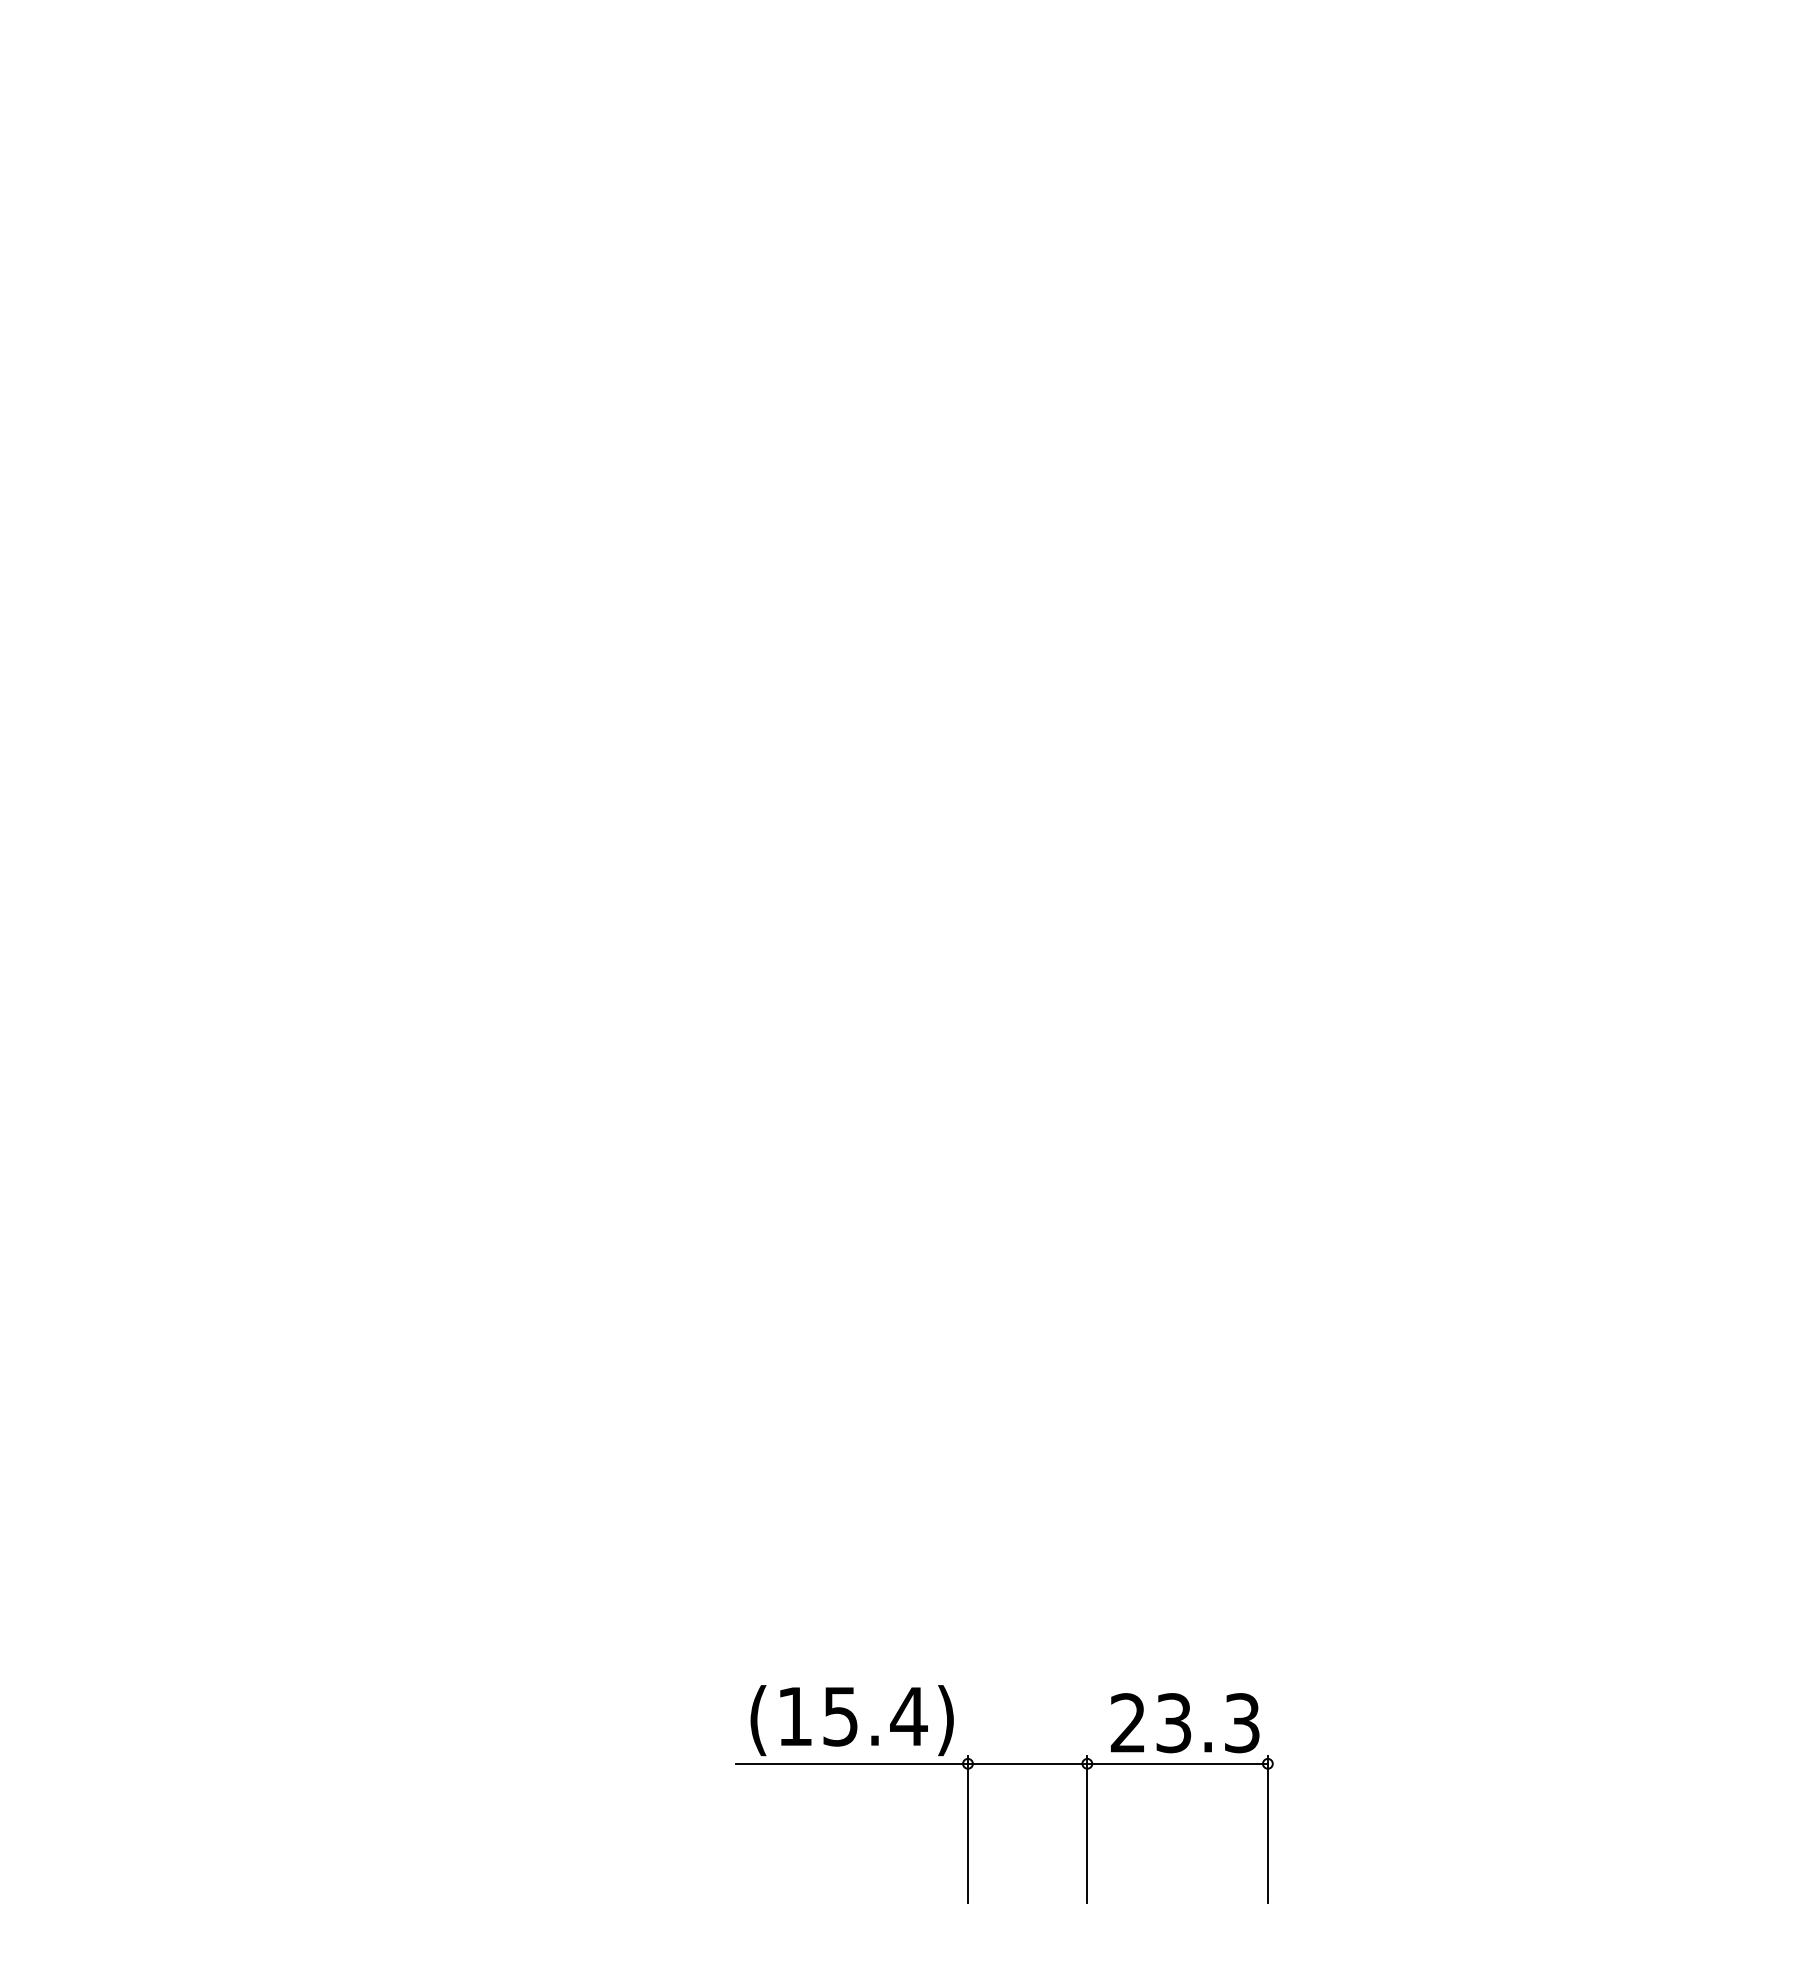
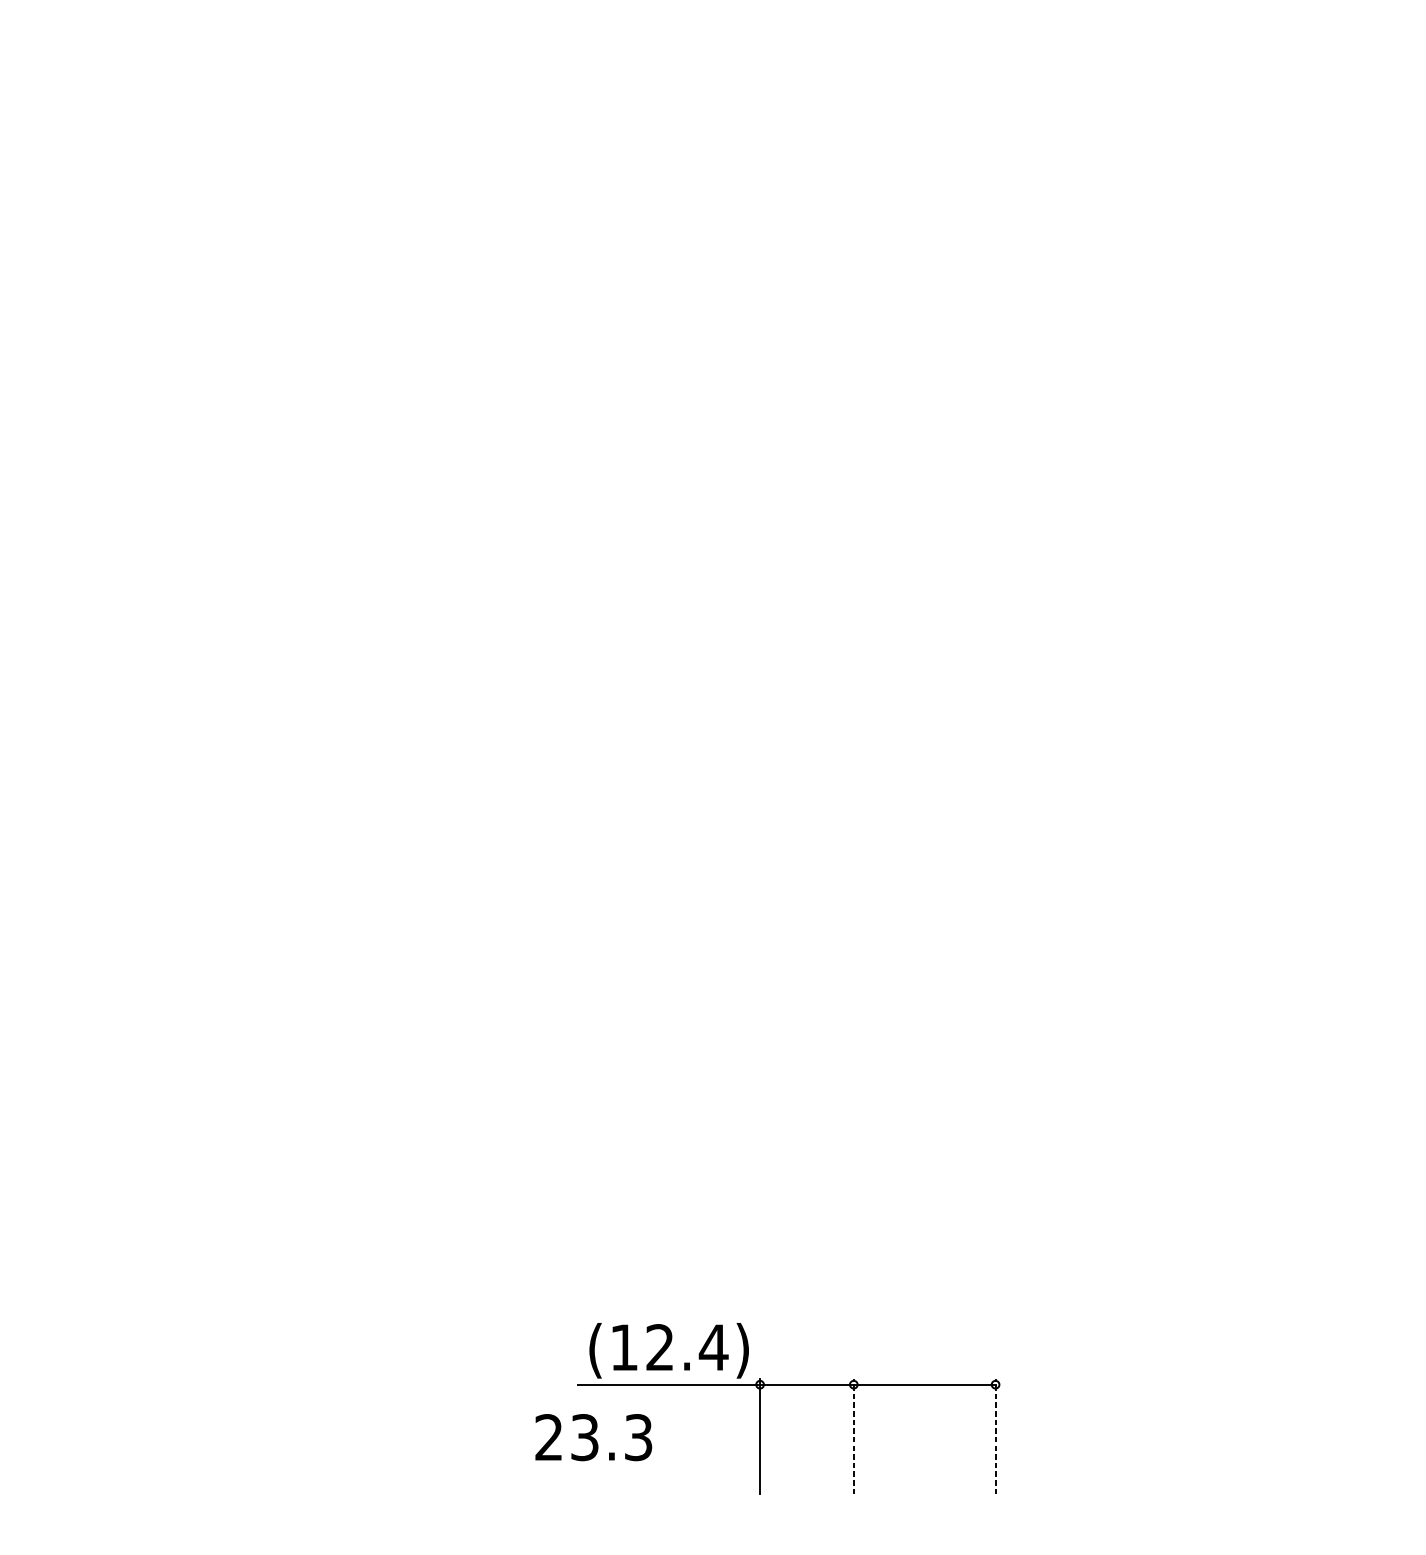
text: (840, 1716) -> (659, 1347), (15.4) -> (12.4)
text: (1185, 1723) -> (594, 1437), moved
line: (1087, 1829) -> (853, 1436), solid -> dashed
line: (1267, 1829) -> (995, 1436), solid -> dashed

